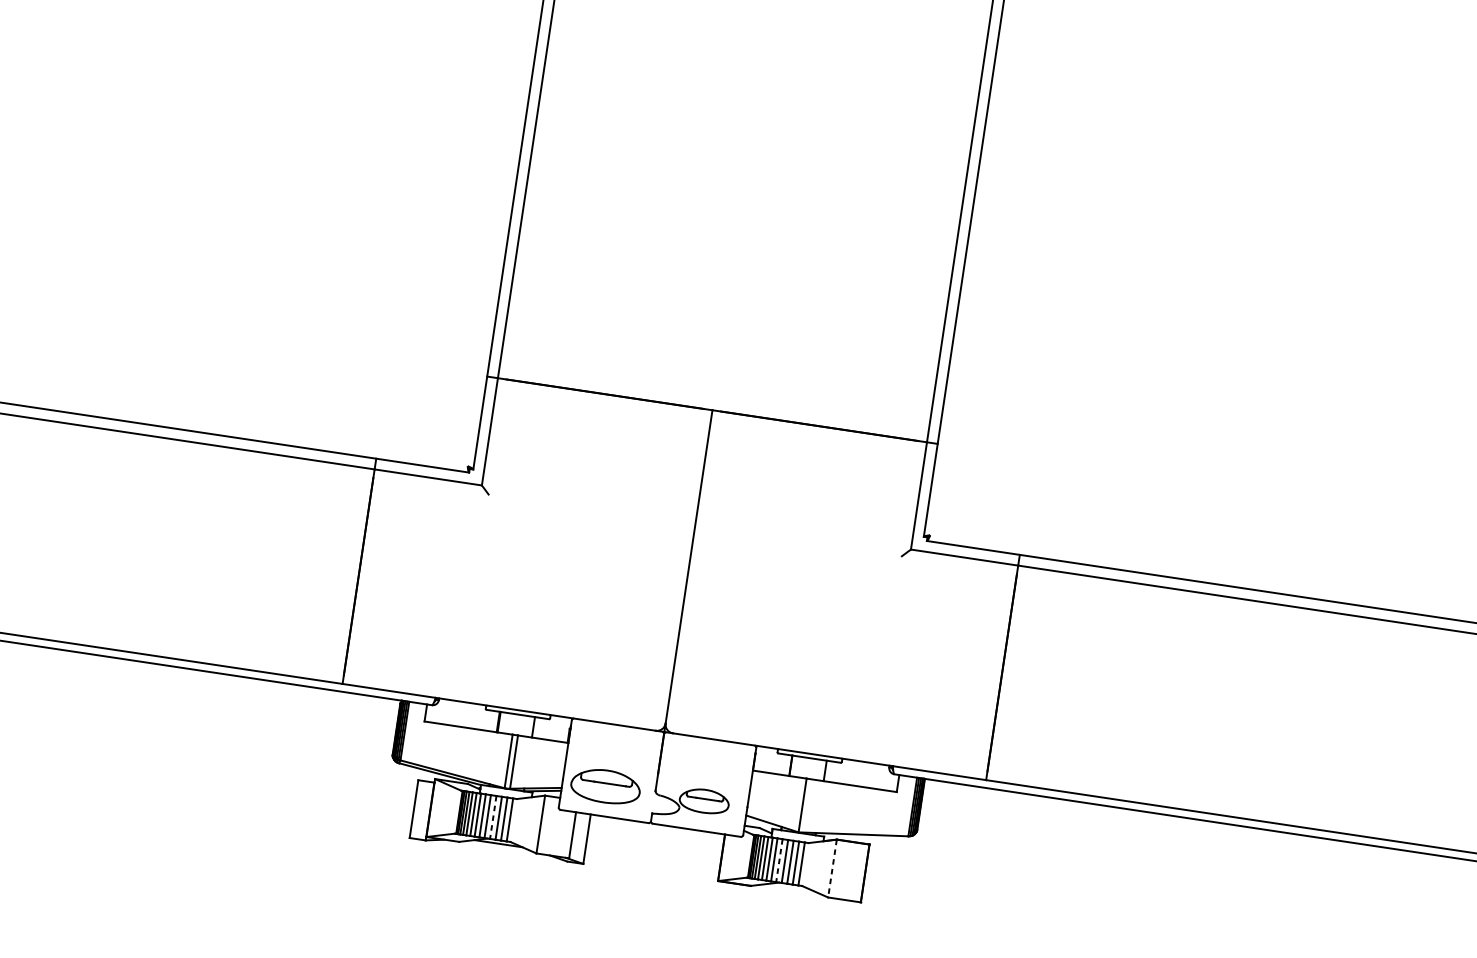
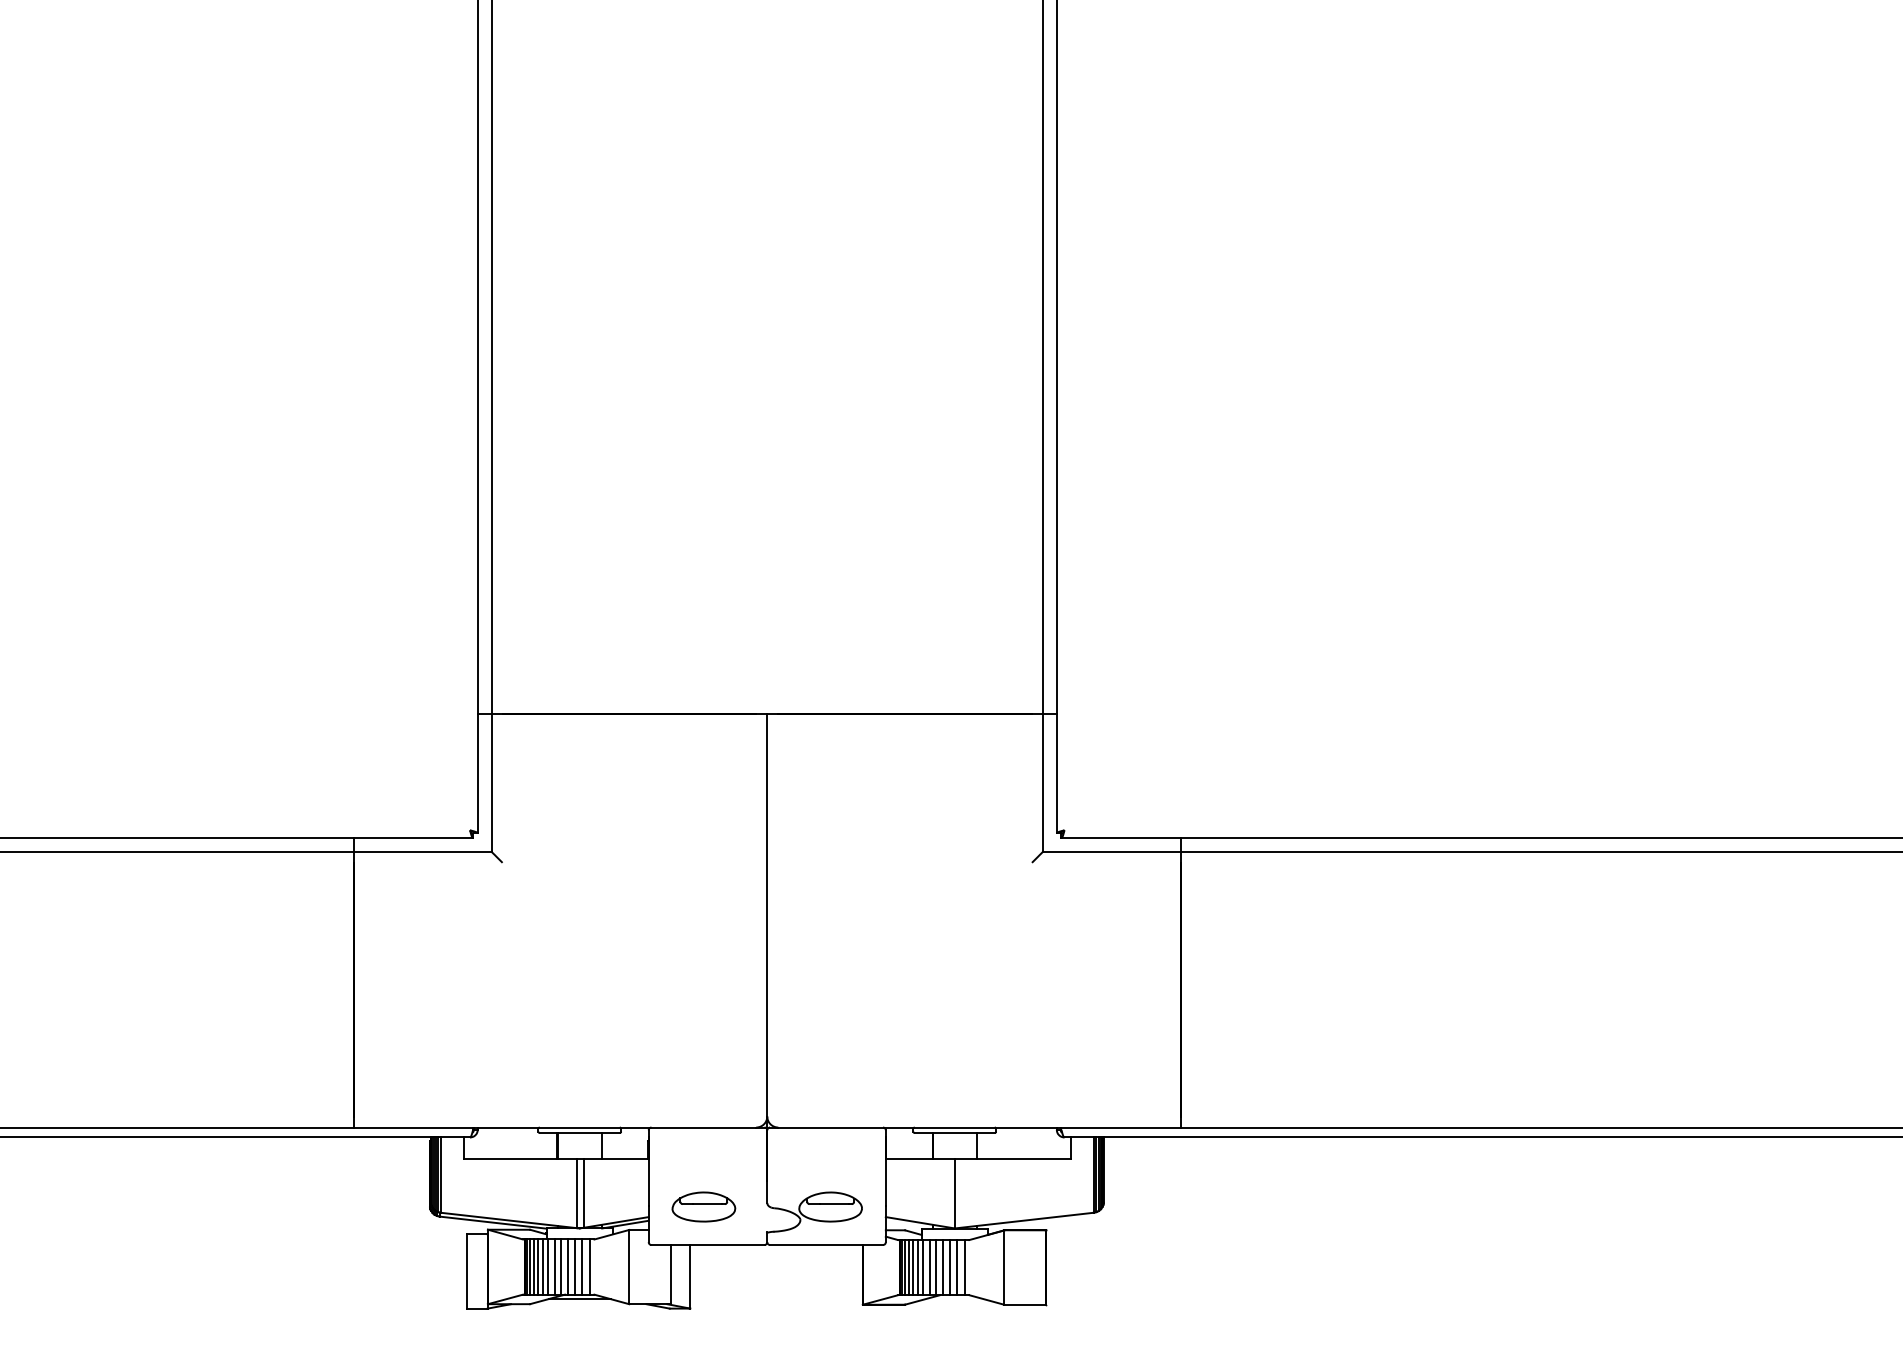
part: (605, 786) -> (703, 1206), size x0.71
line: (493, 817) -> (568, 1267), dashed -> solid
line: (779, 860) -> (936, 1267), dashed -> solid
line: (832, 869) -> (1004, 1268), dashed -> solid

